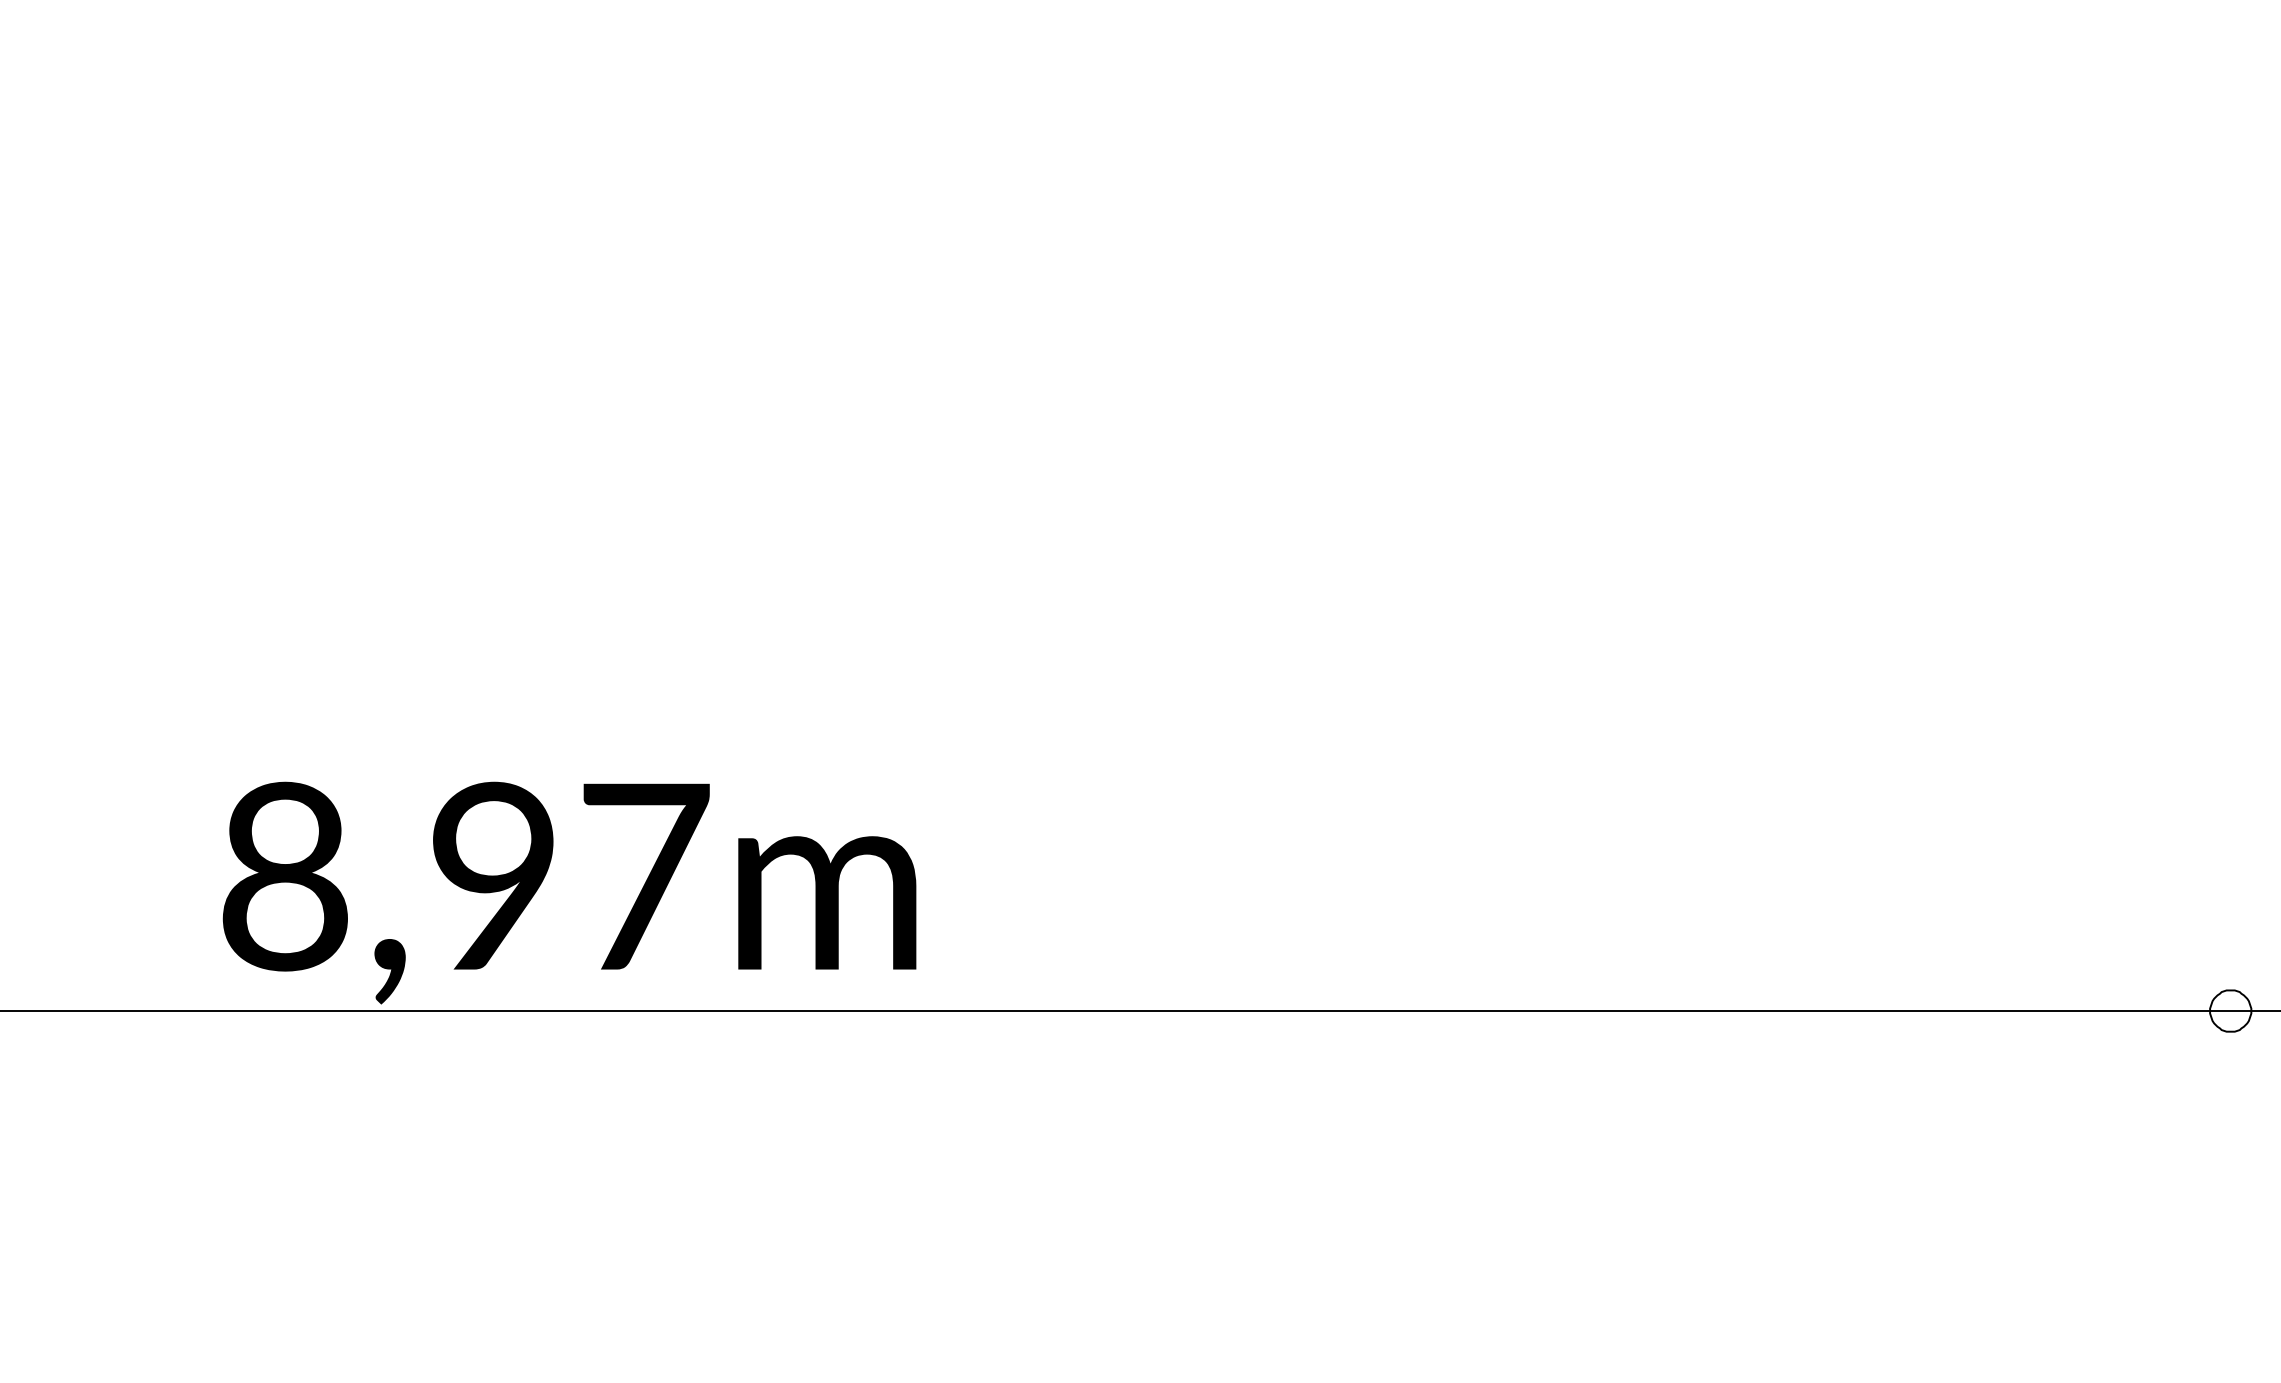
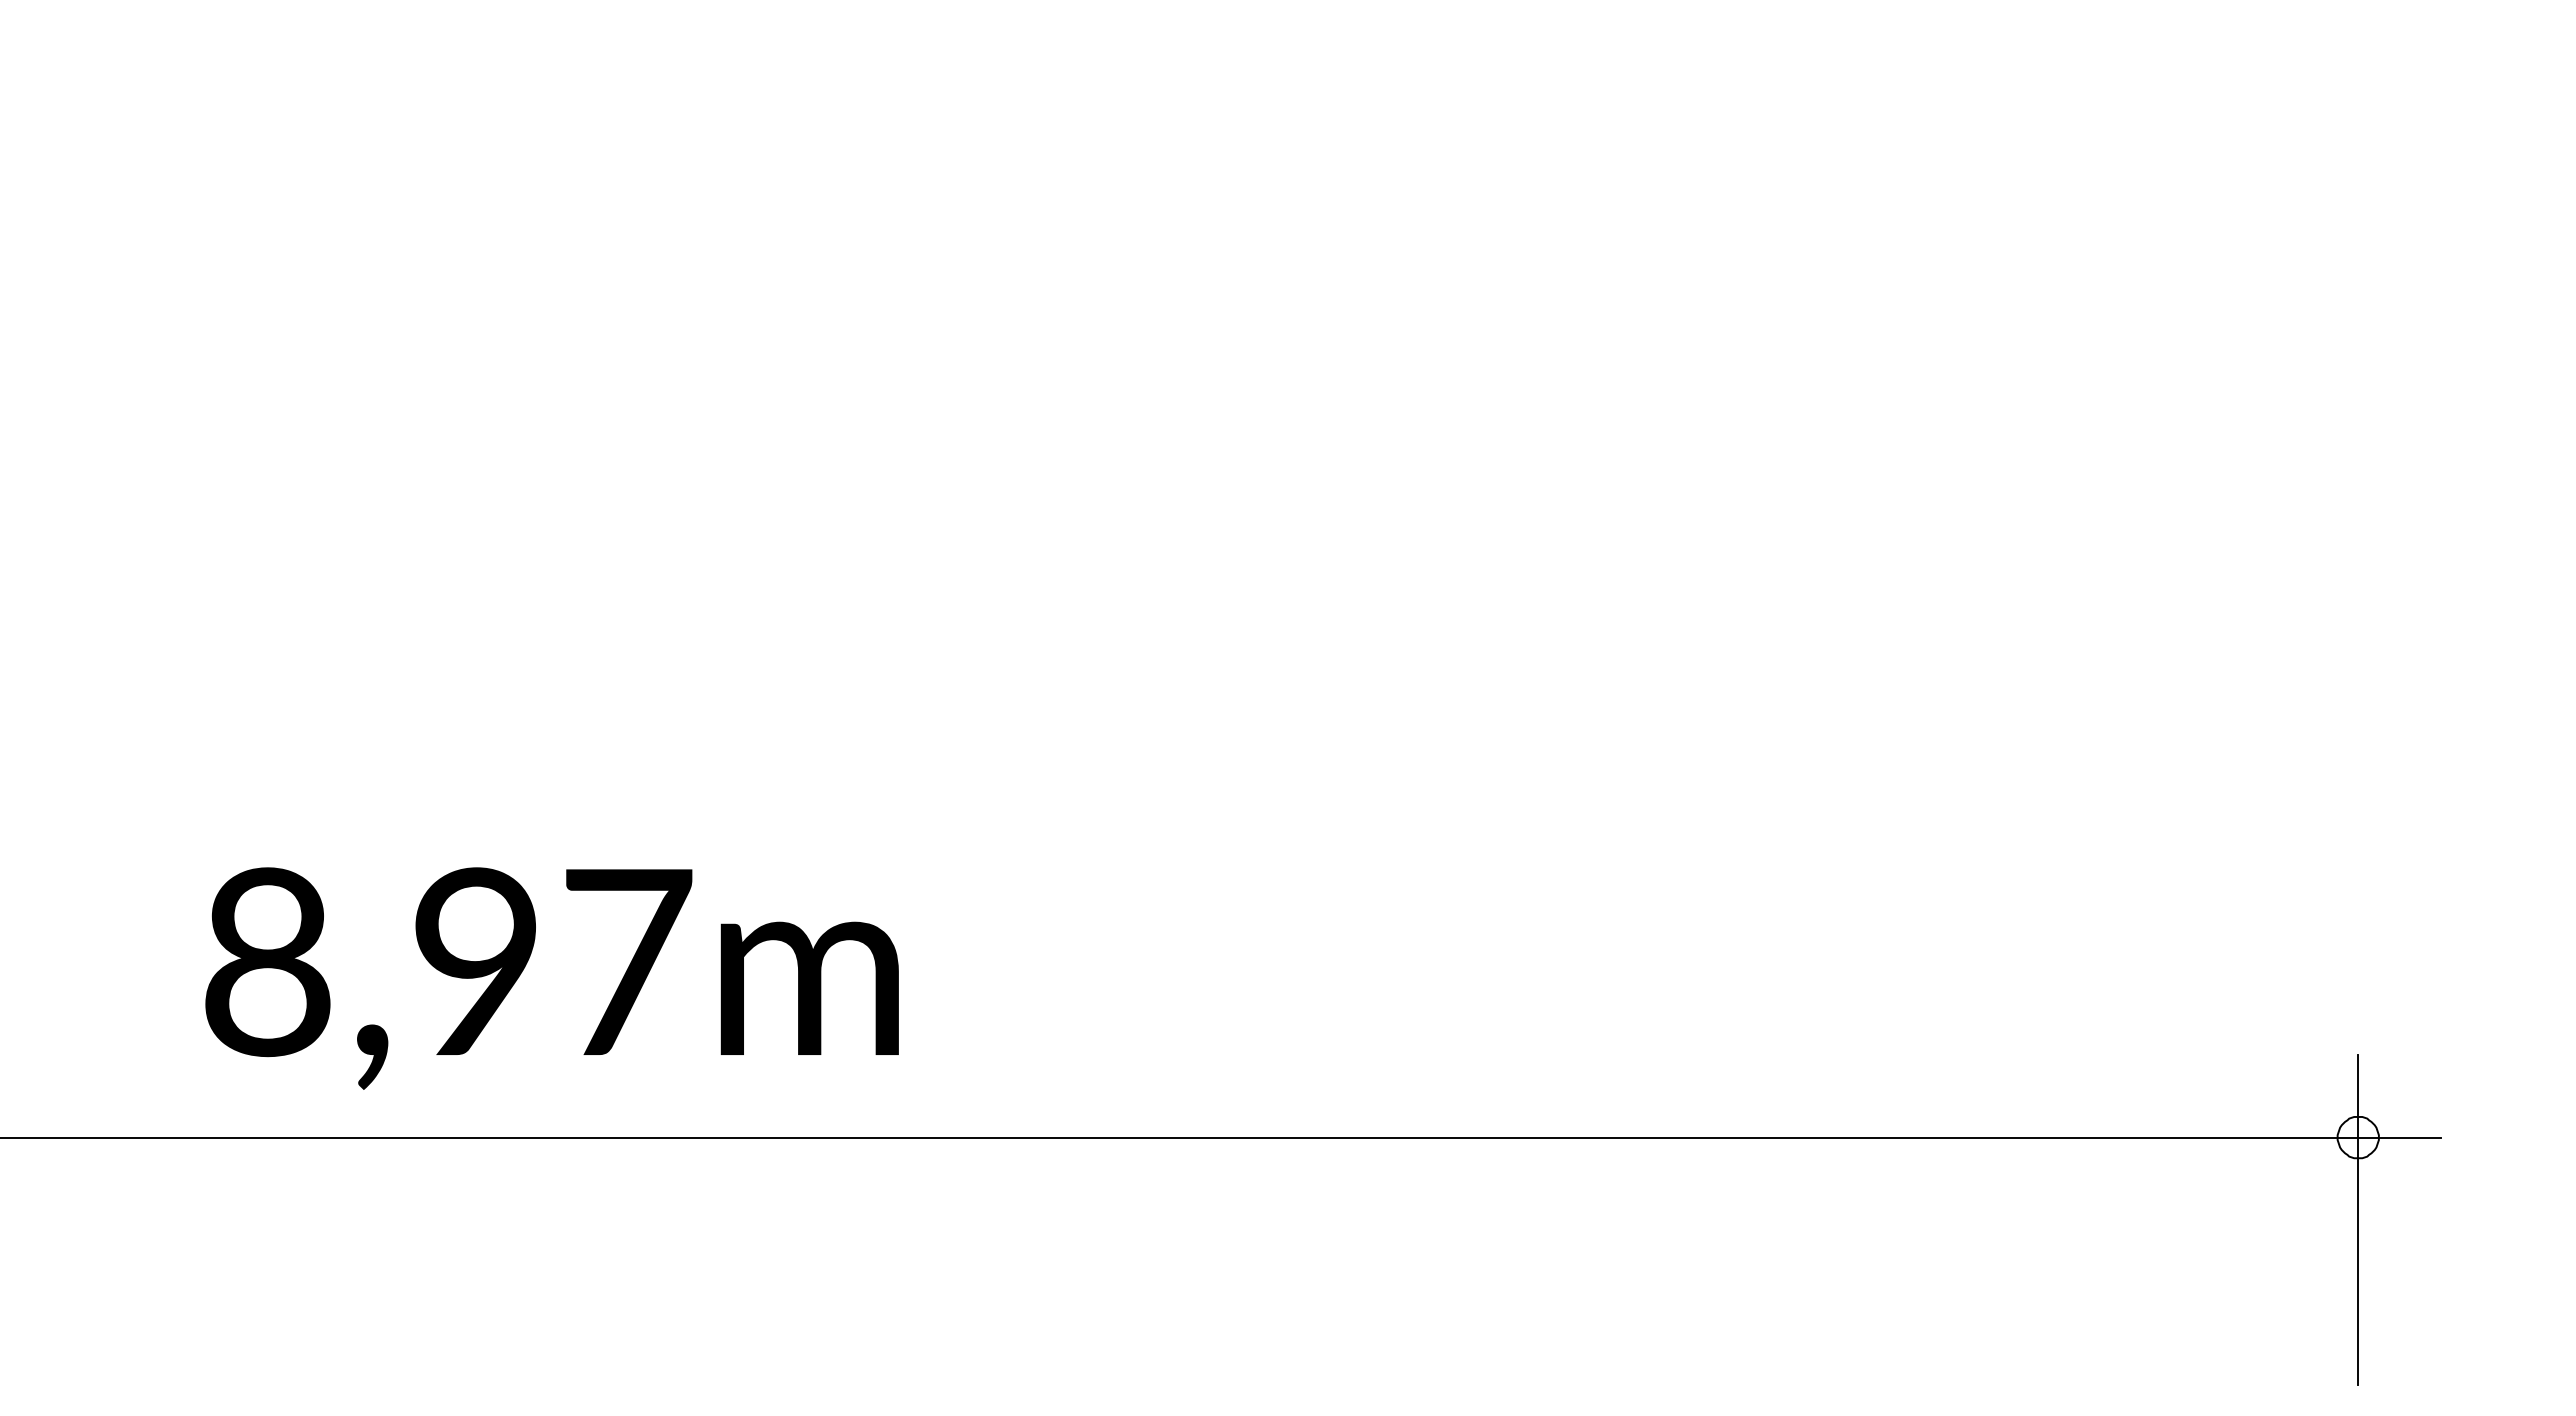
text: (568, 892) -> (551, 978), moved
line: (2230, 1093) -> (2358, 1220), added

